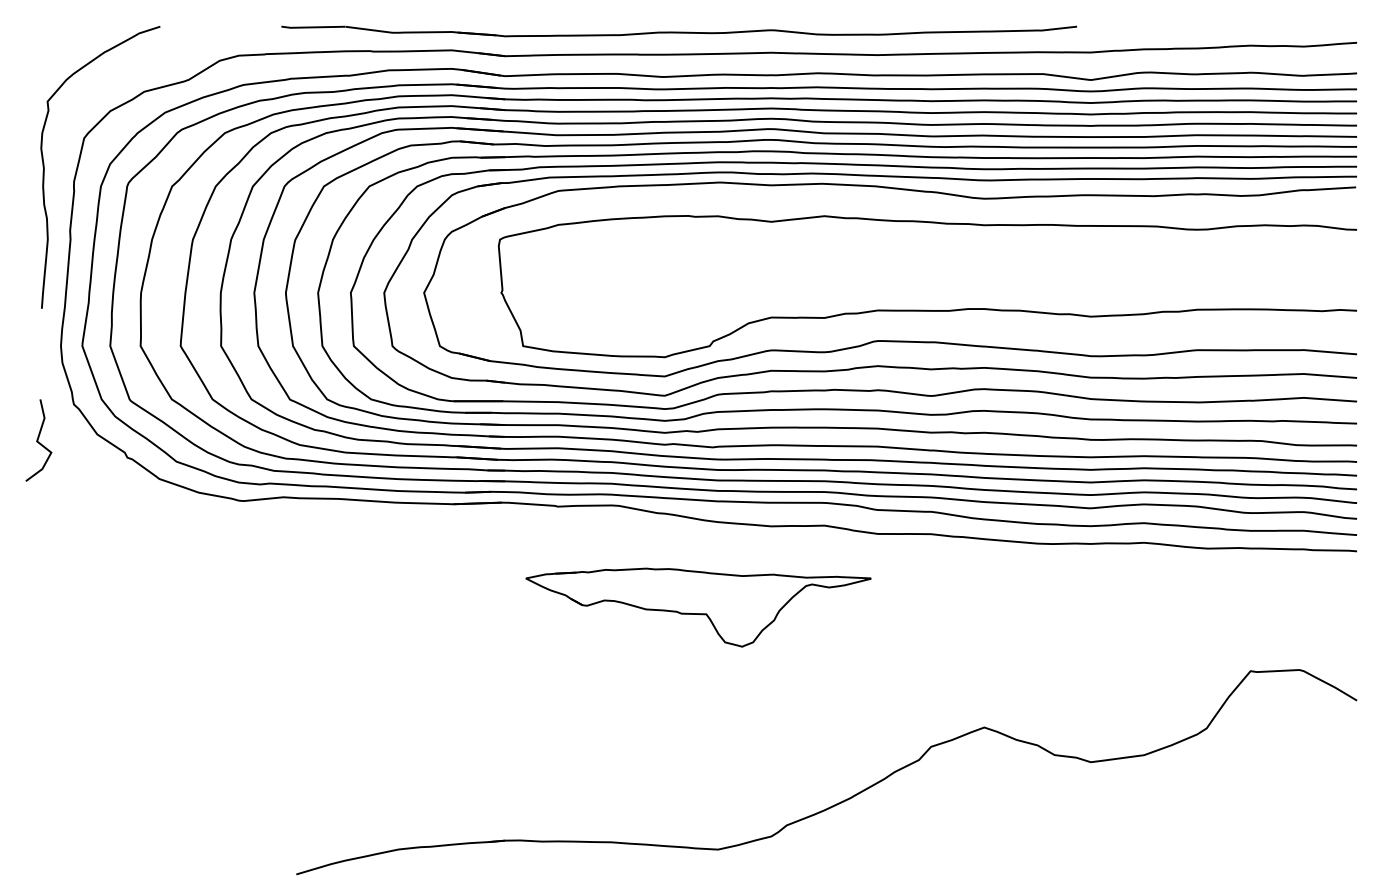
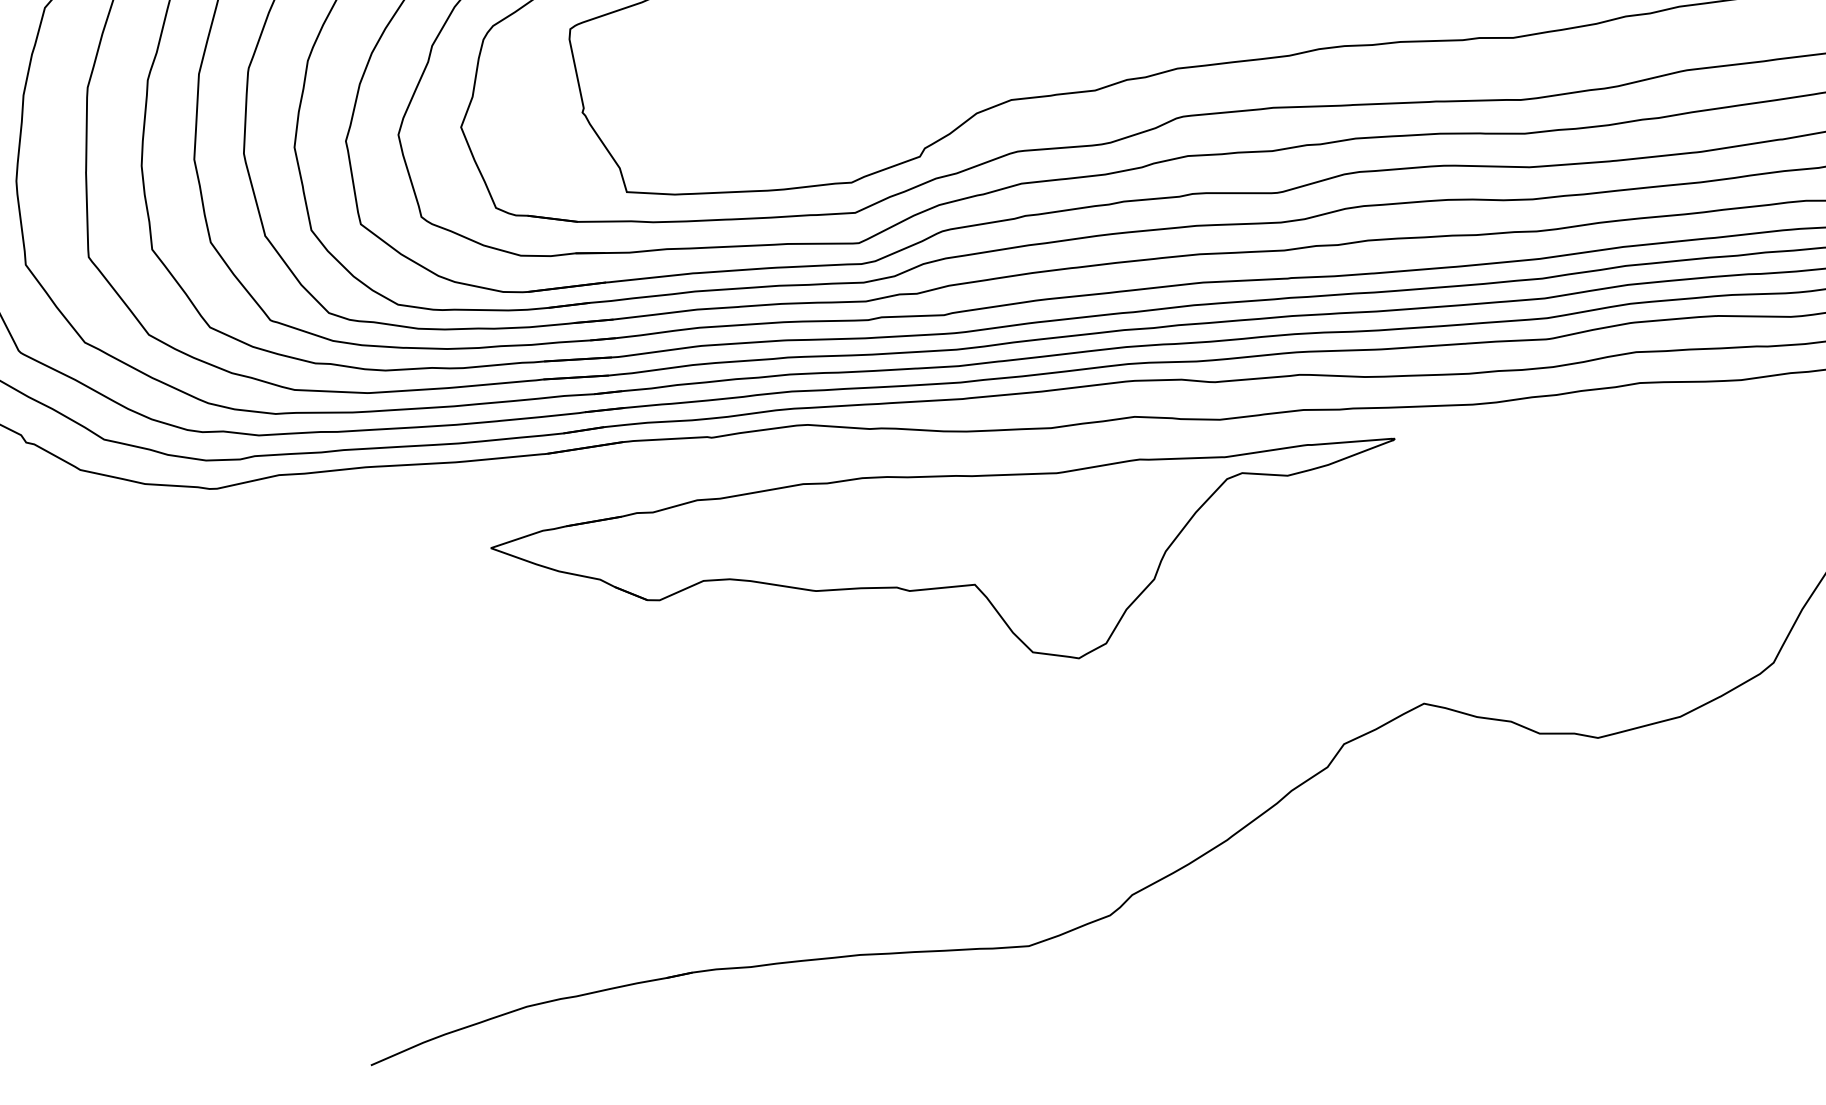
part: (698, 607) -> (952, 569), size x1.67

